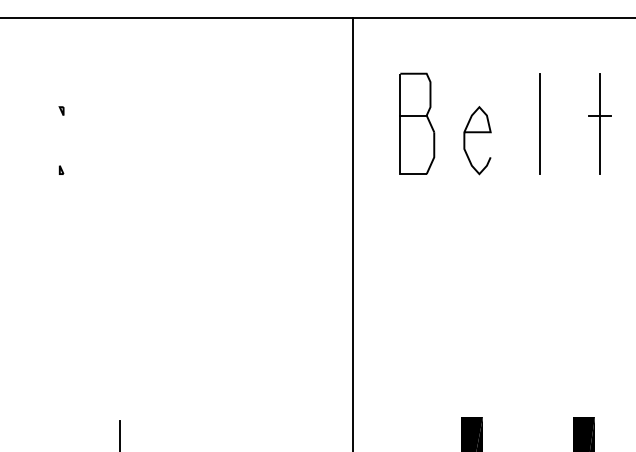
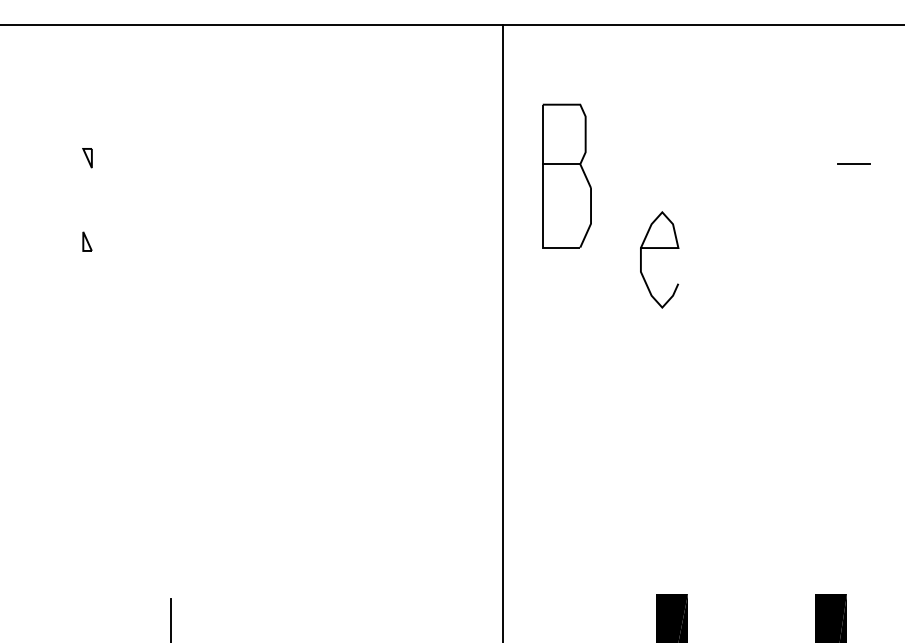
part: (61, 110) -> (87, 157), size x1.6
part: (417, 123) -> (566, 175), moved
line: (599, 123) -> (853, 175), removed
line: (539, 124) -> (767, 176), removed
curve: (477, 132) -> (659, 248), moved
part: (61, 169) -> (87, 241), size x1.6

